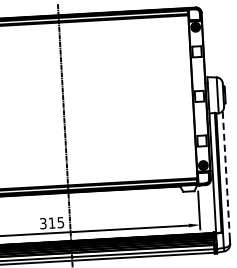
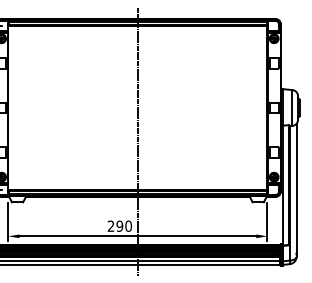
line: (226, 174) -> (296, 187), dashed -> solid
text: (51, 222) -> (119, 225), 315 -> 290

